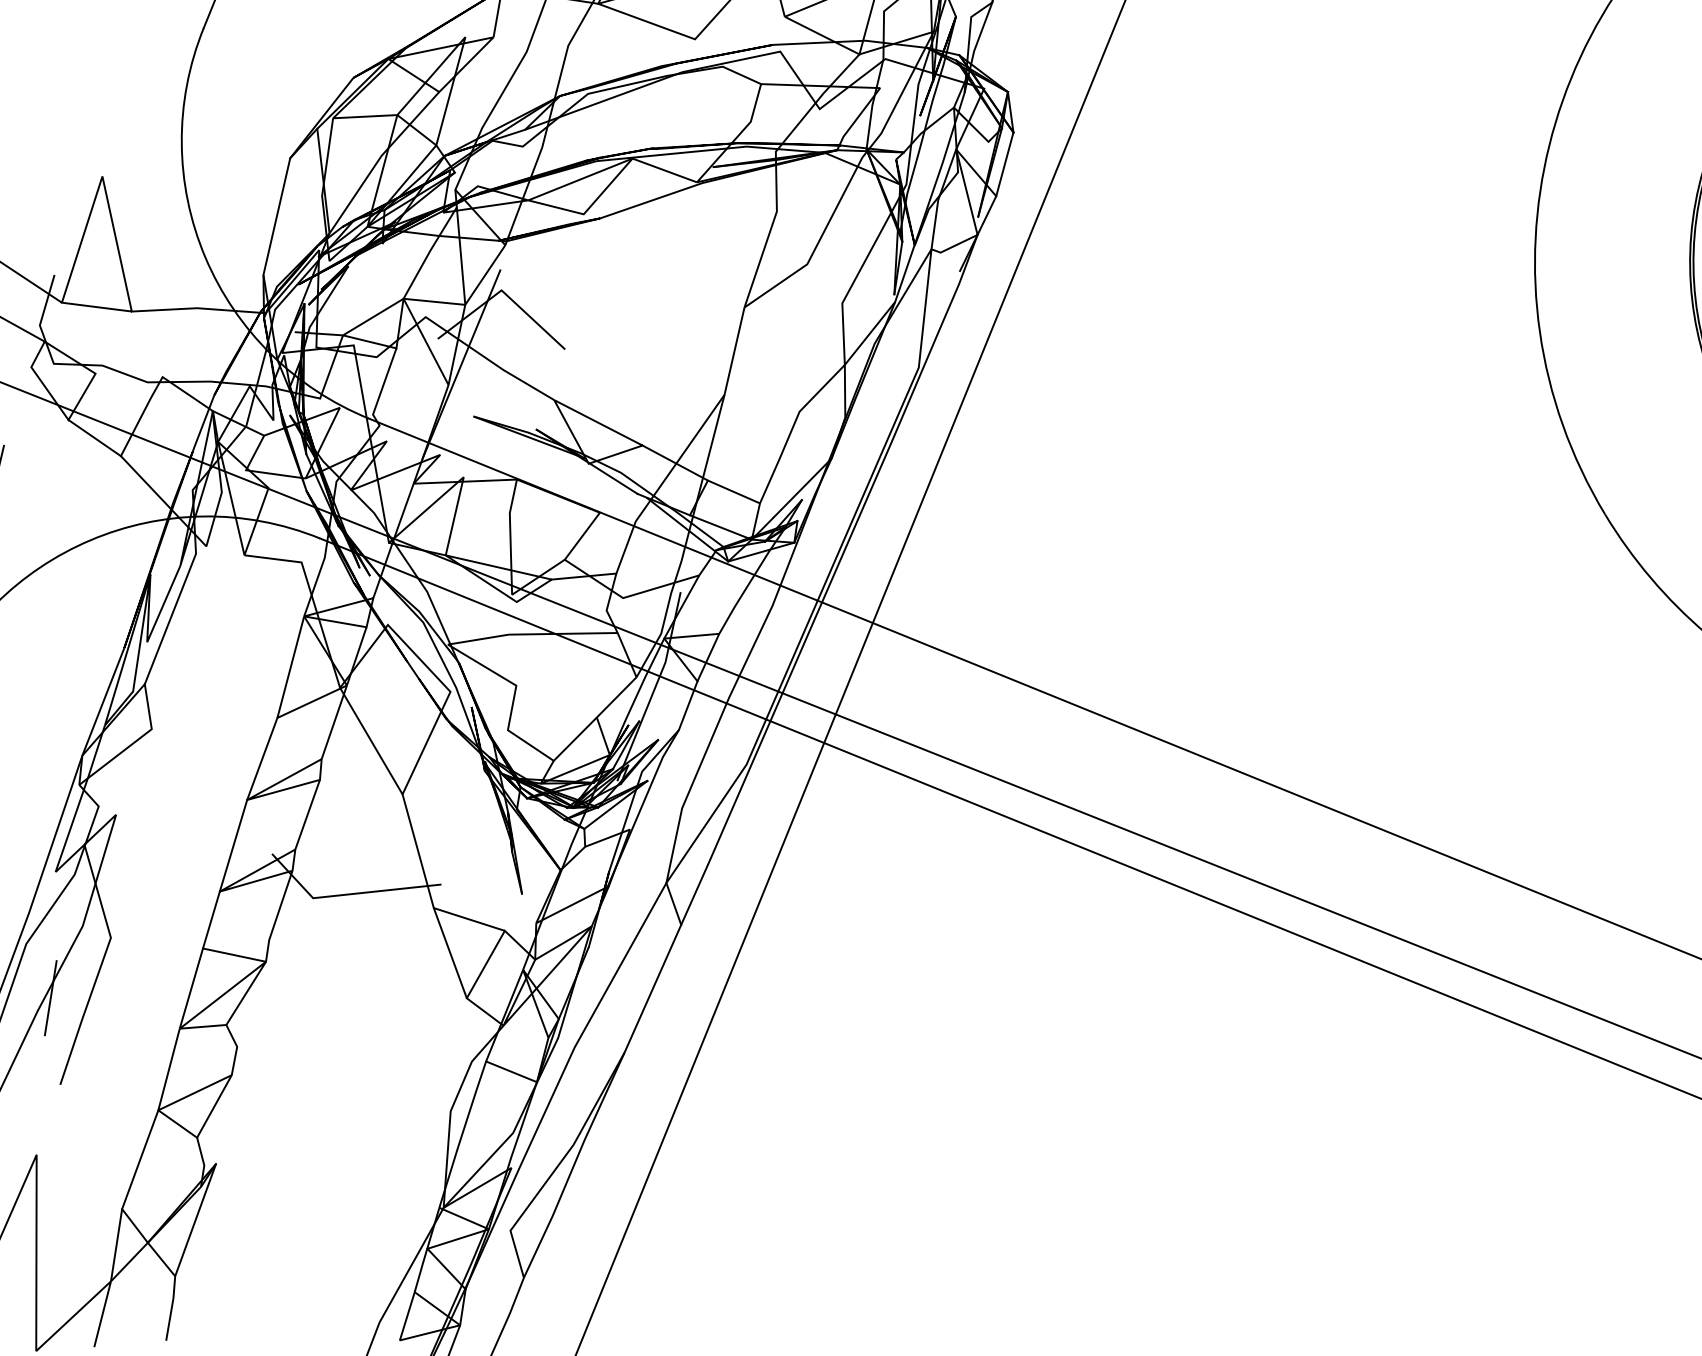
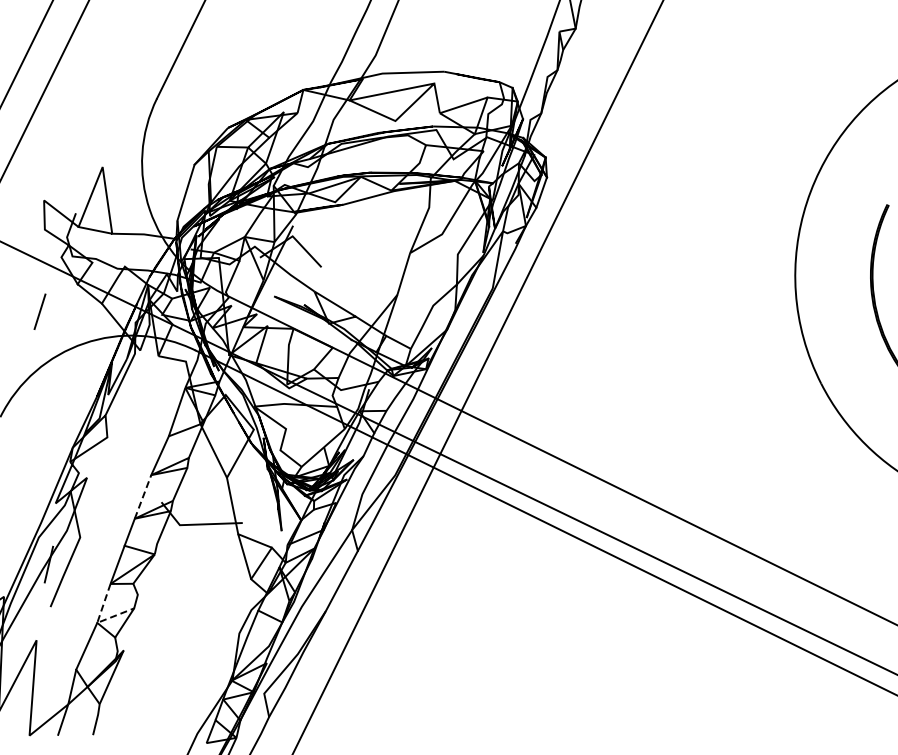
line: (234, 844) -> (143, 496), solid -> dashed
line: (158, 1109) -> (97, 622), solid -> dashed

